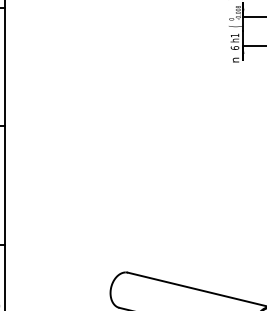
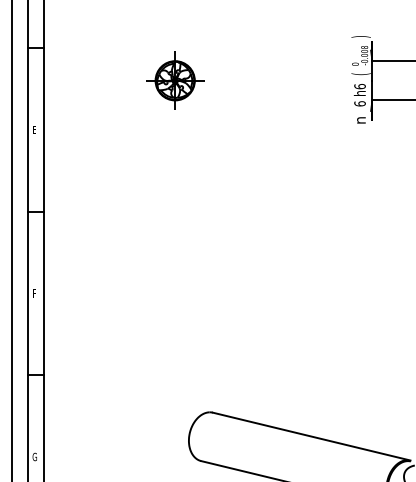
part: (100, 31) -> (175, 80), added
text: (234, 35) -> (359, 86), h1 -> h6

